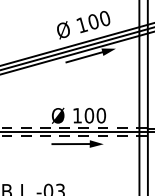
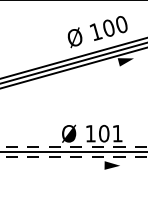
line: (84, 57) -> (98, 68), removed
text: (101, 115) -> (117, 133), 100 -> 101
line: (70, 144) -> (82, 166), removed

